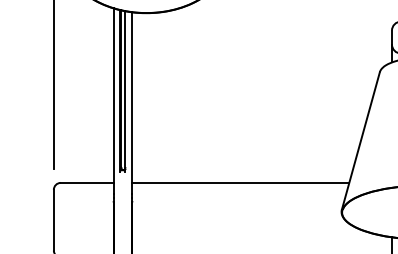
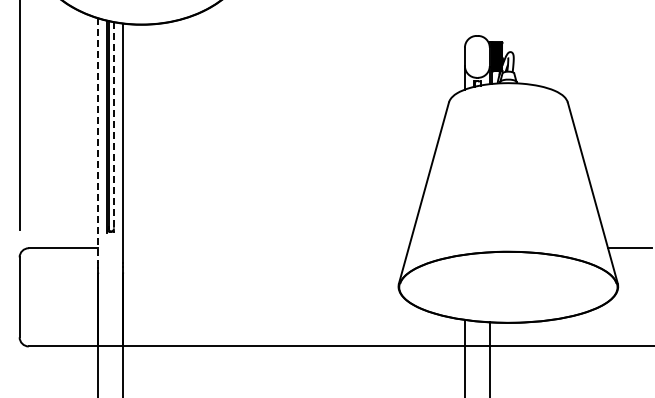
line: (125, 91) -> (113, 127), solid -> dashed
line: (113, 101) -> (98, 141), solid -> dashed
line: (240, 183) -> (265, 248), removed

